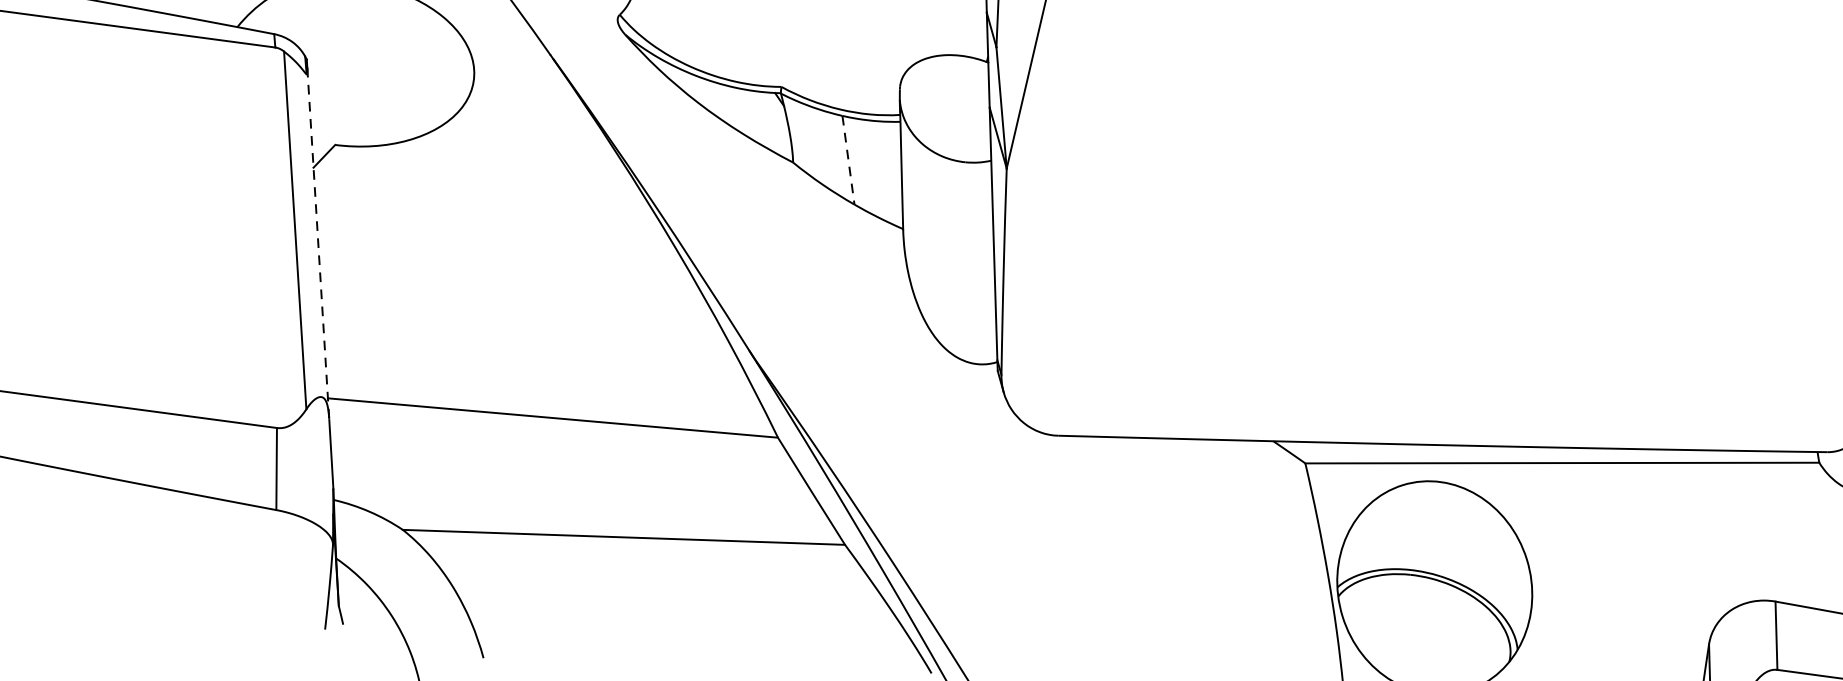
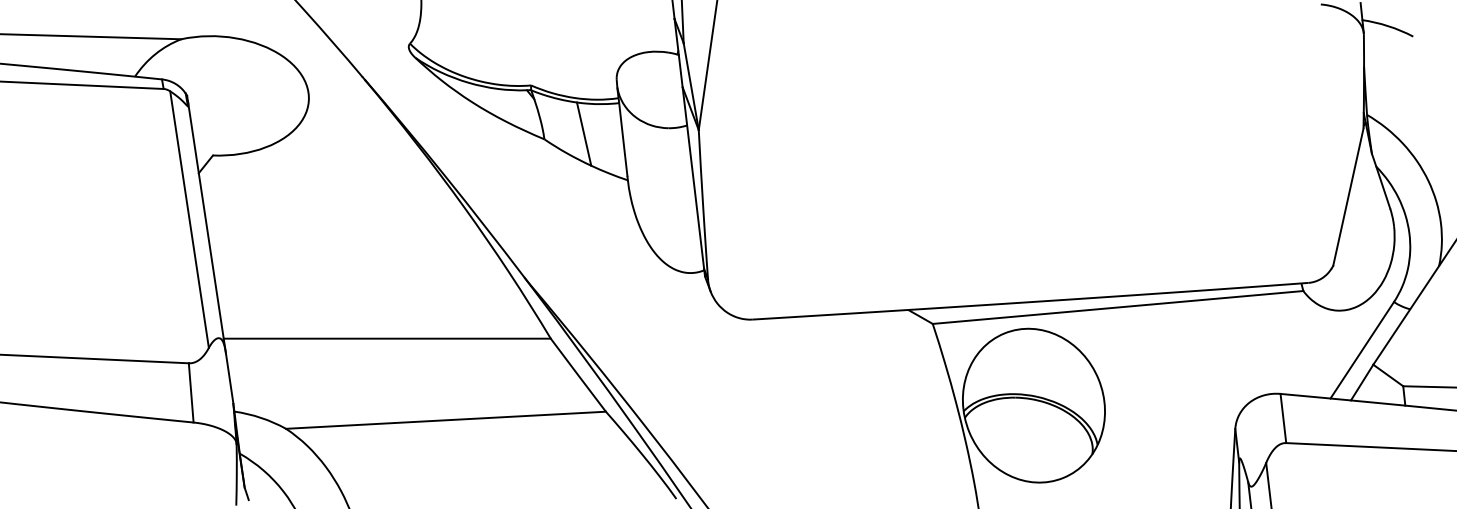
line: (848, 160) -> (584, 134), dashed -> solid
line: (318, 244) -> (207, 228), dashed -> solid

